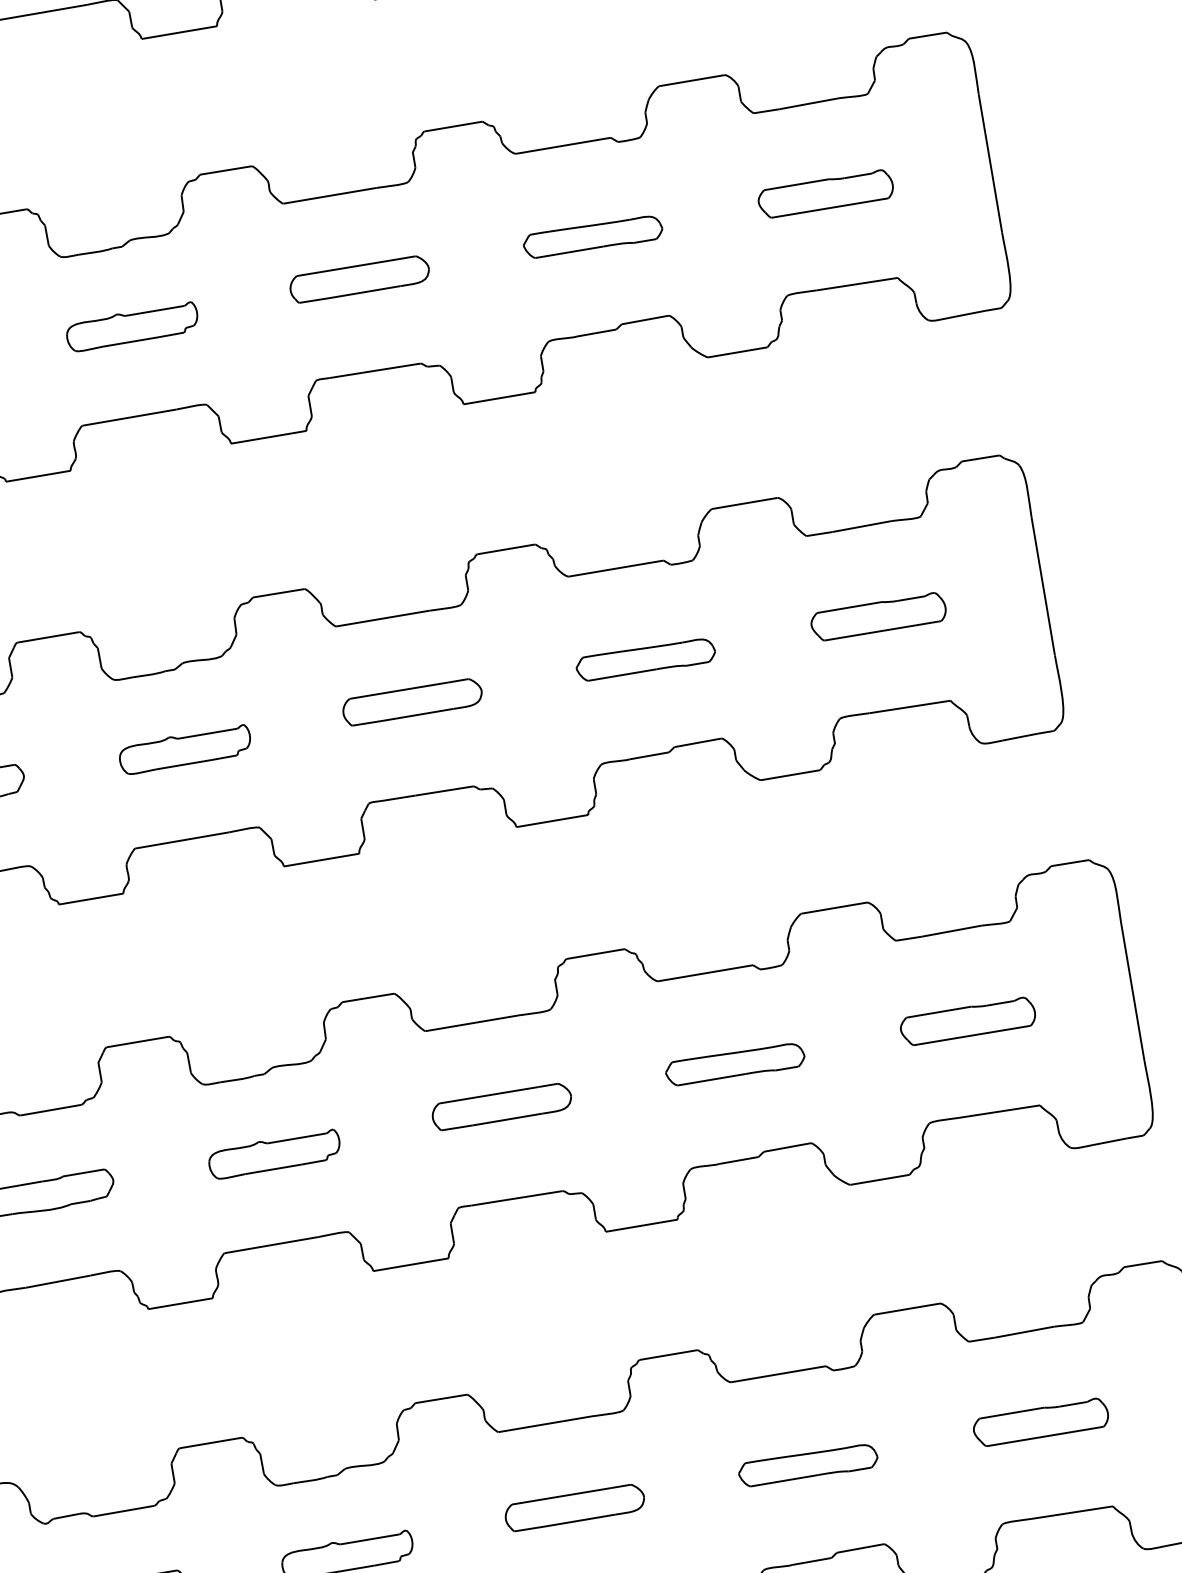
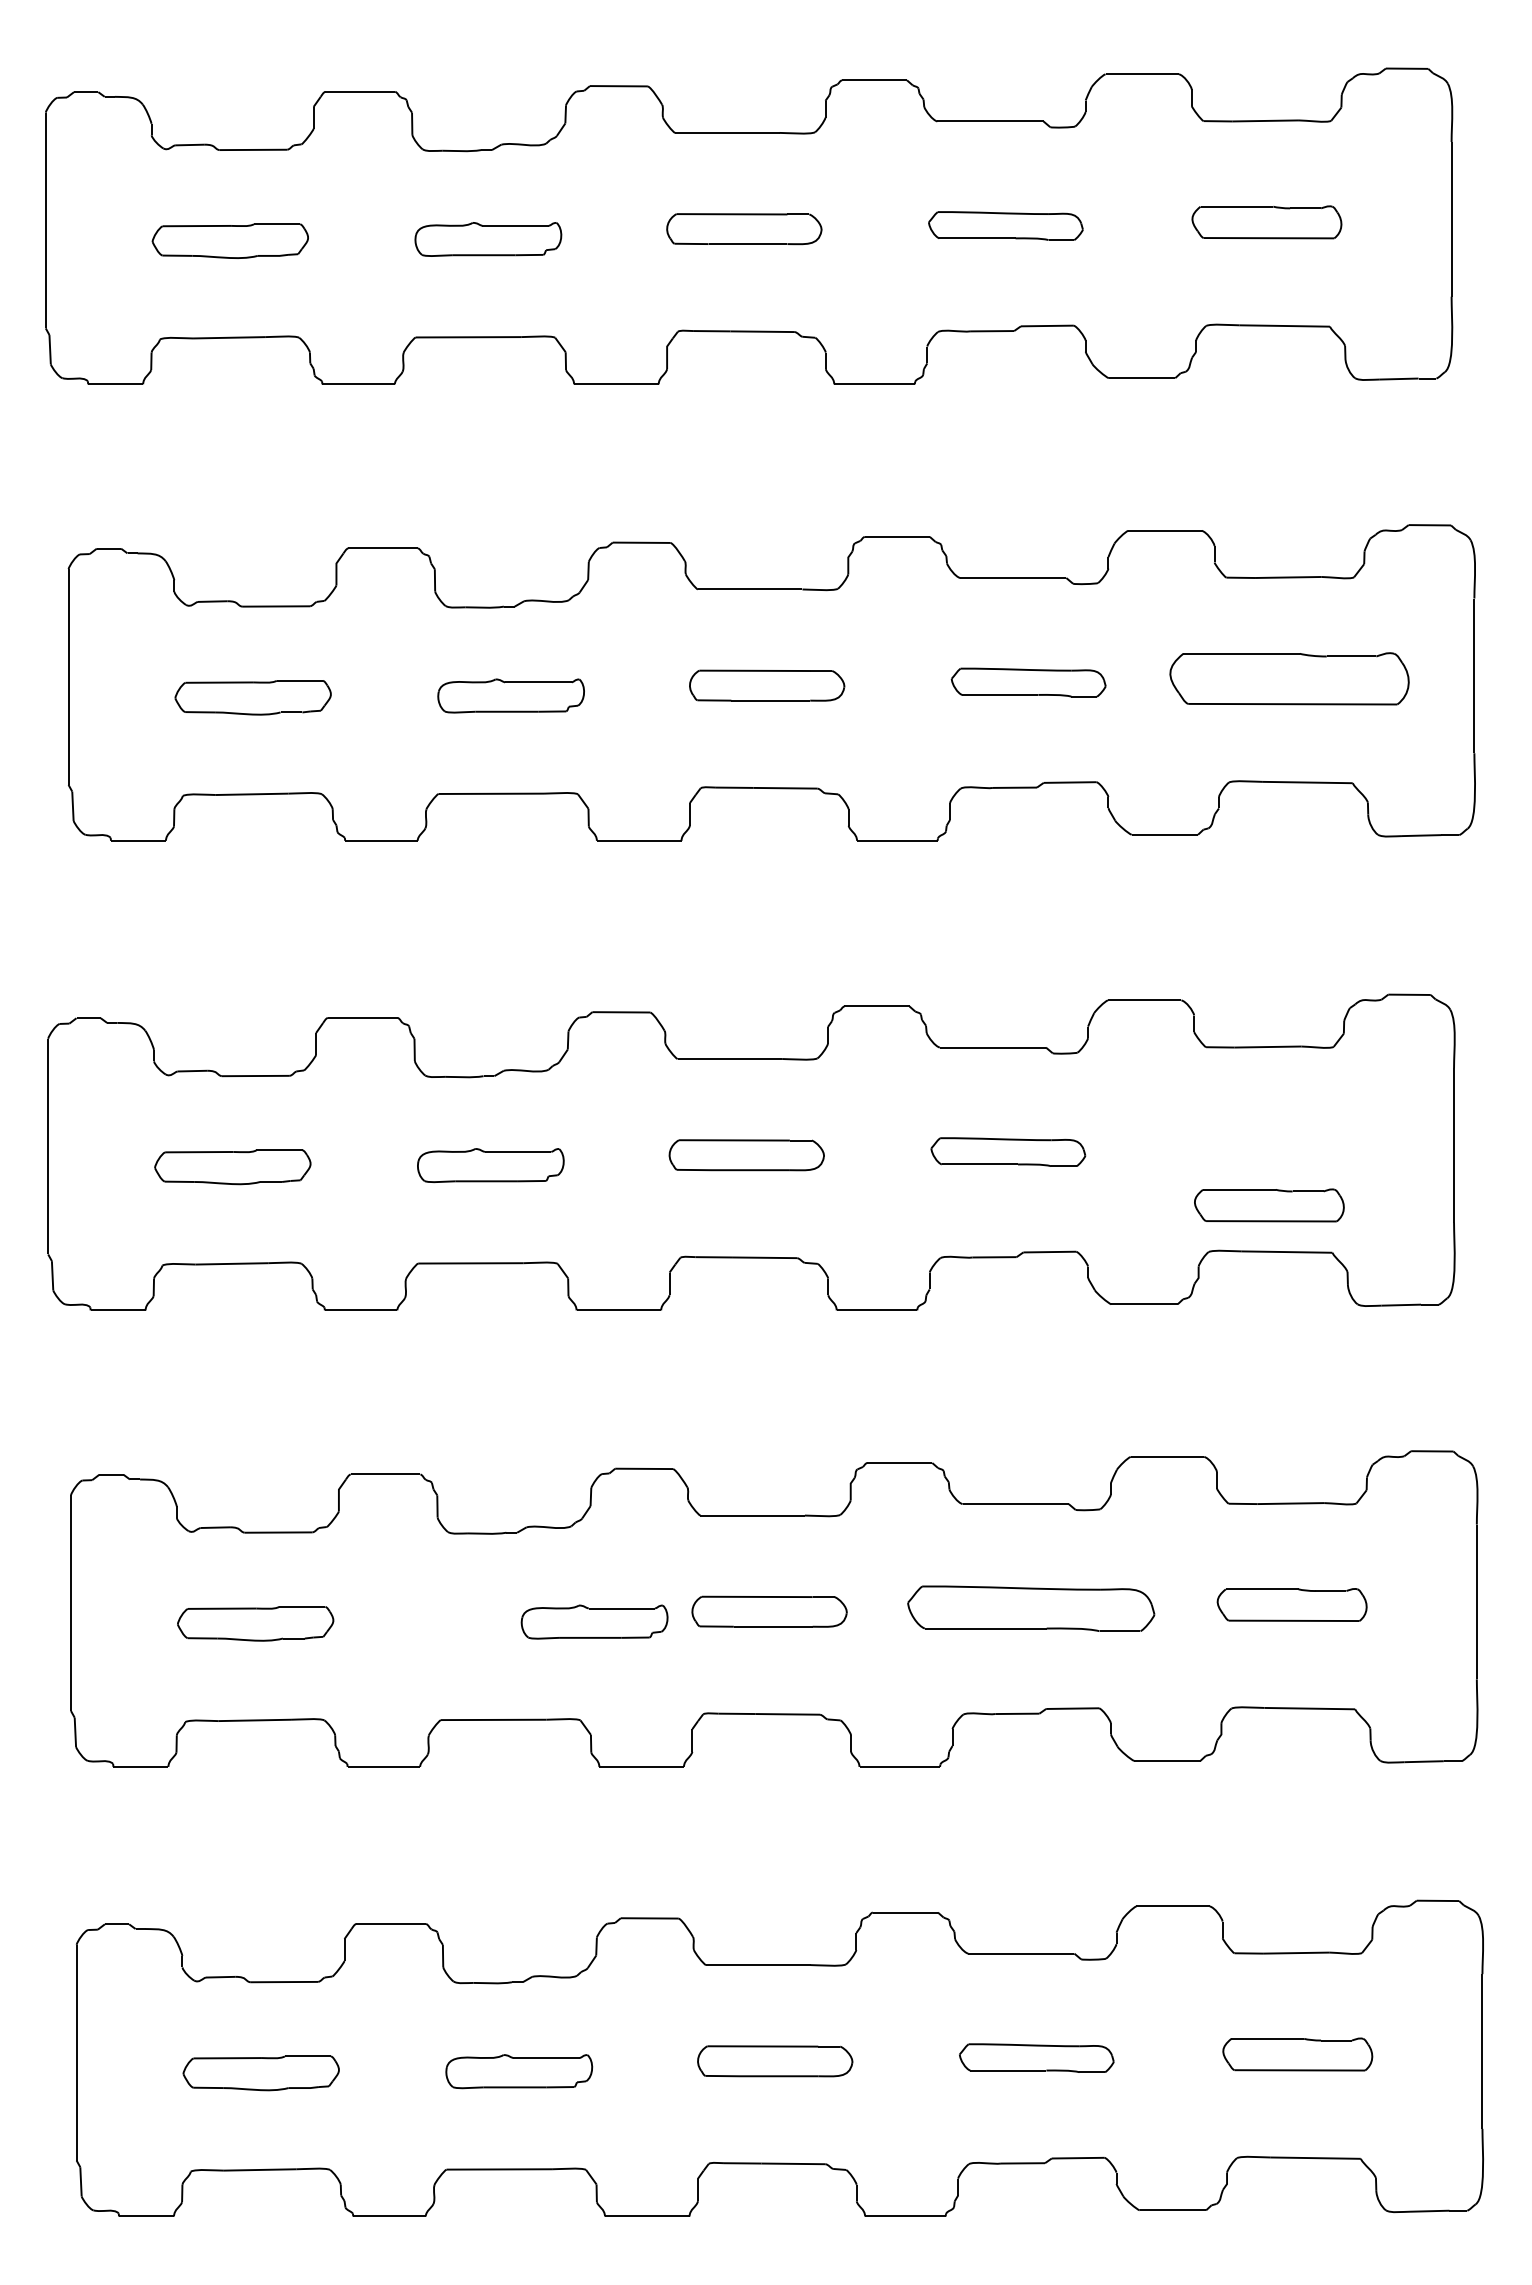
part: (825, 193) -> (1289, 678), size x1.6
part: (878, 617) -> (1269, 1205), moved
part: (734, 1064) -> (1030, 1608), size x1.6
part: (274, 1154) -> (594, 1621), moved

